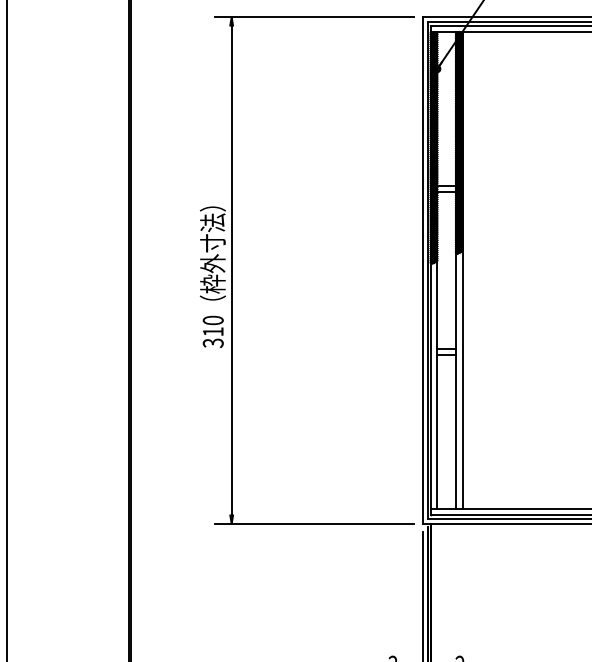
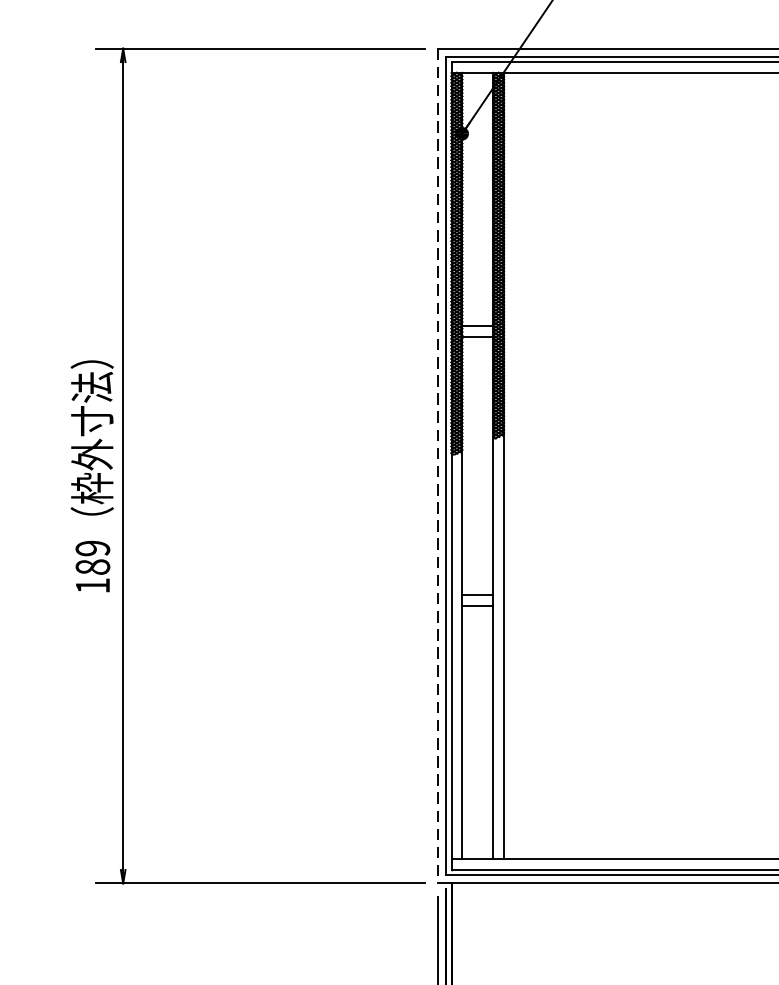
line: (422, 271) -> (437, 467), solid -> dashed
text: (212, 331) -> (91, 566), 310 -> 189

